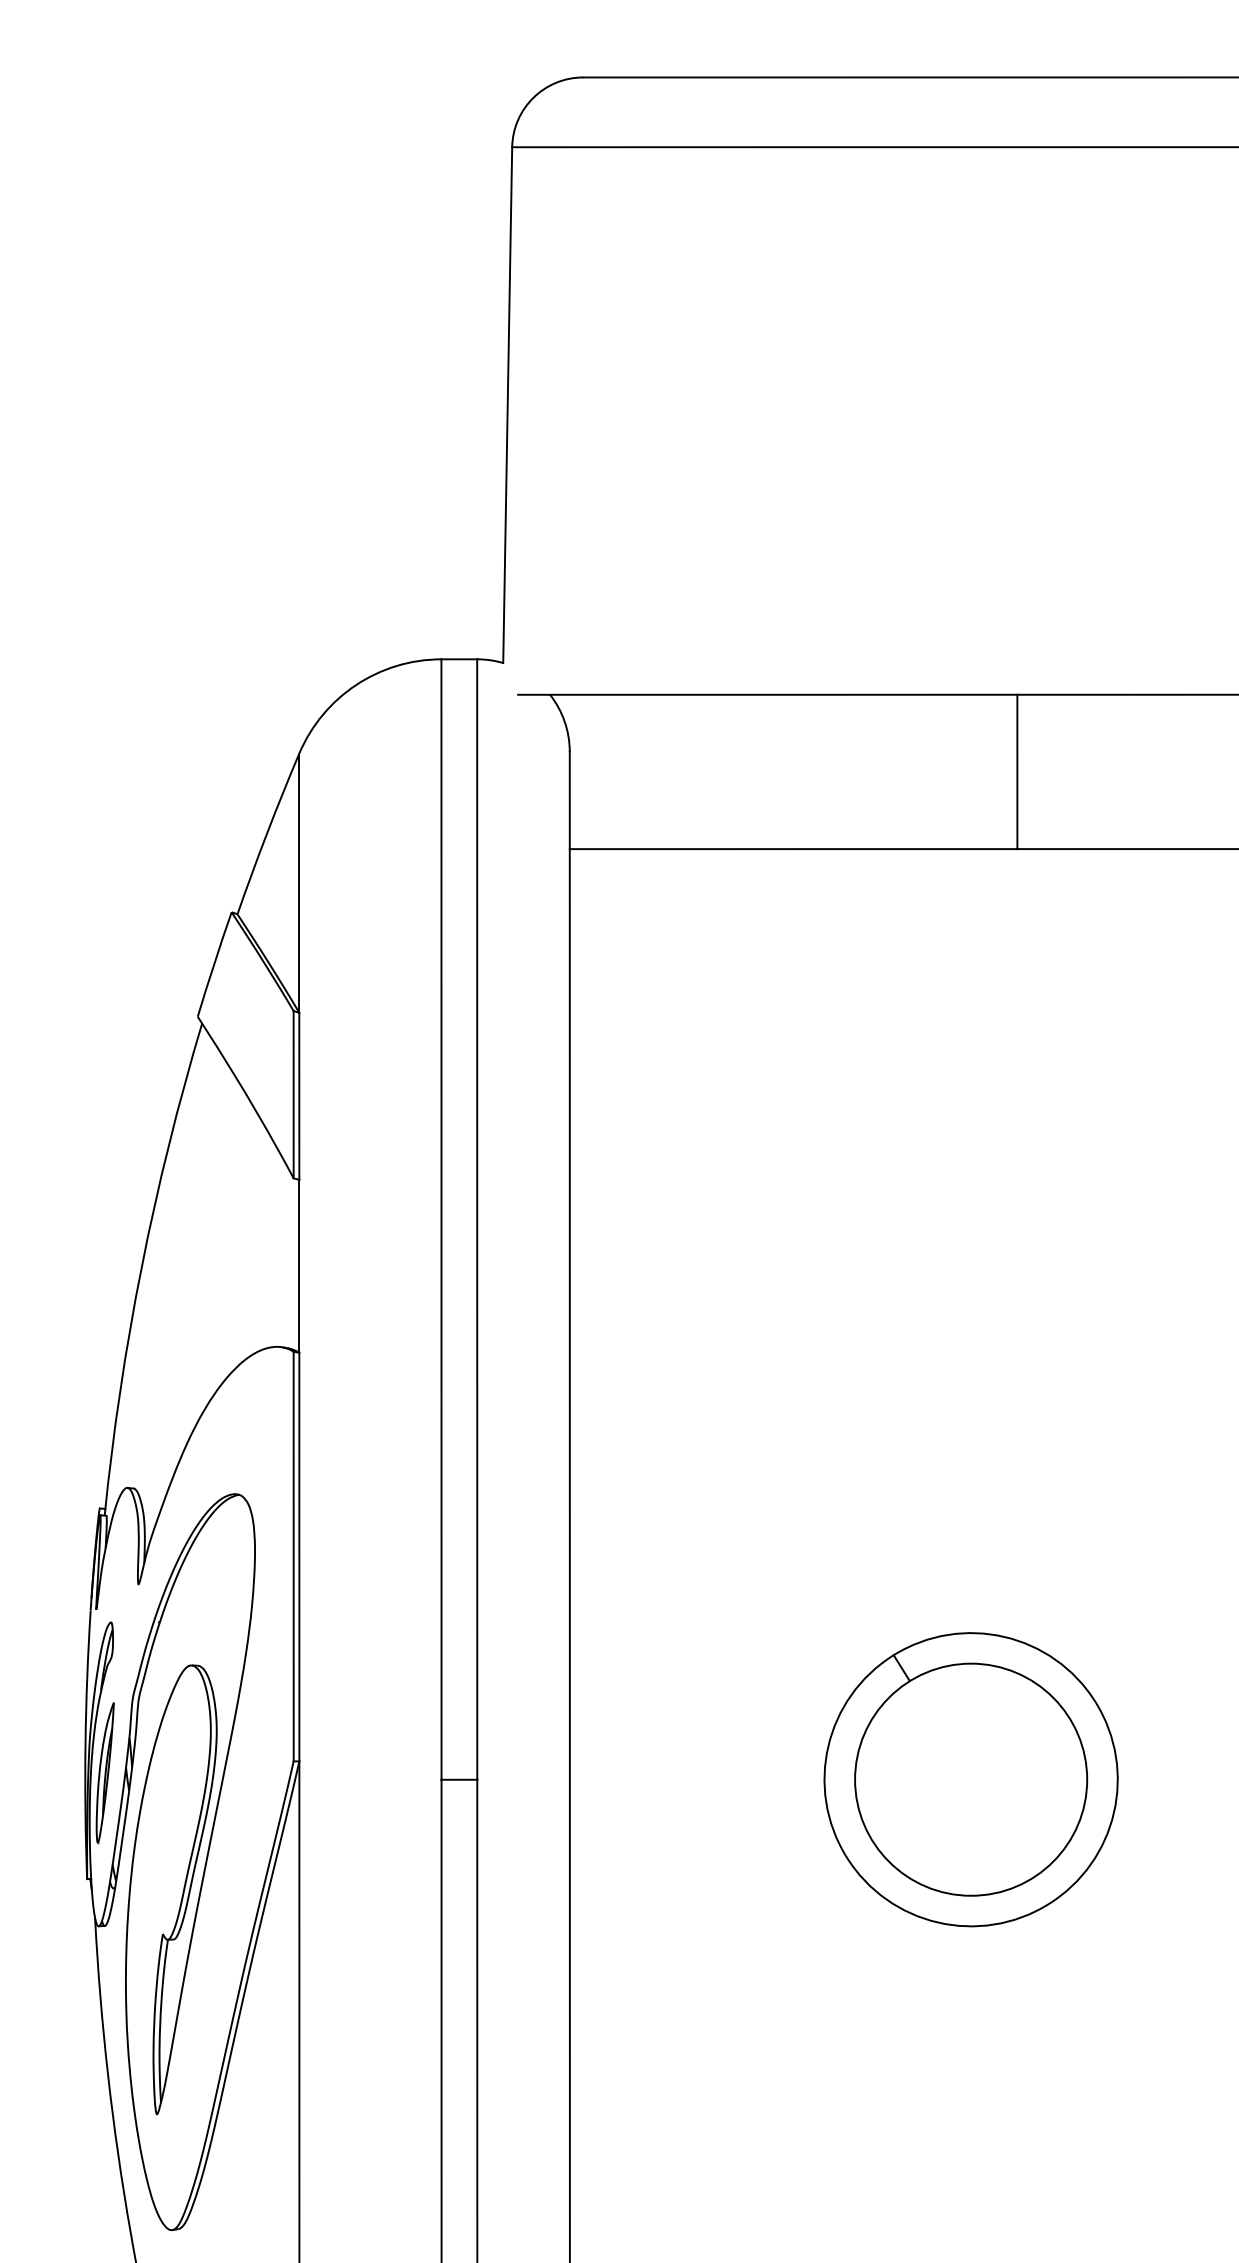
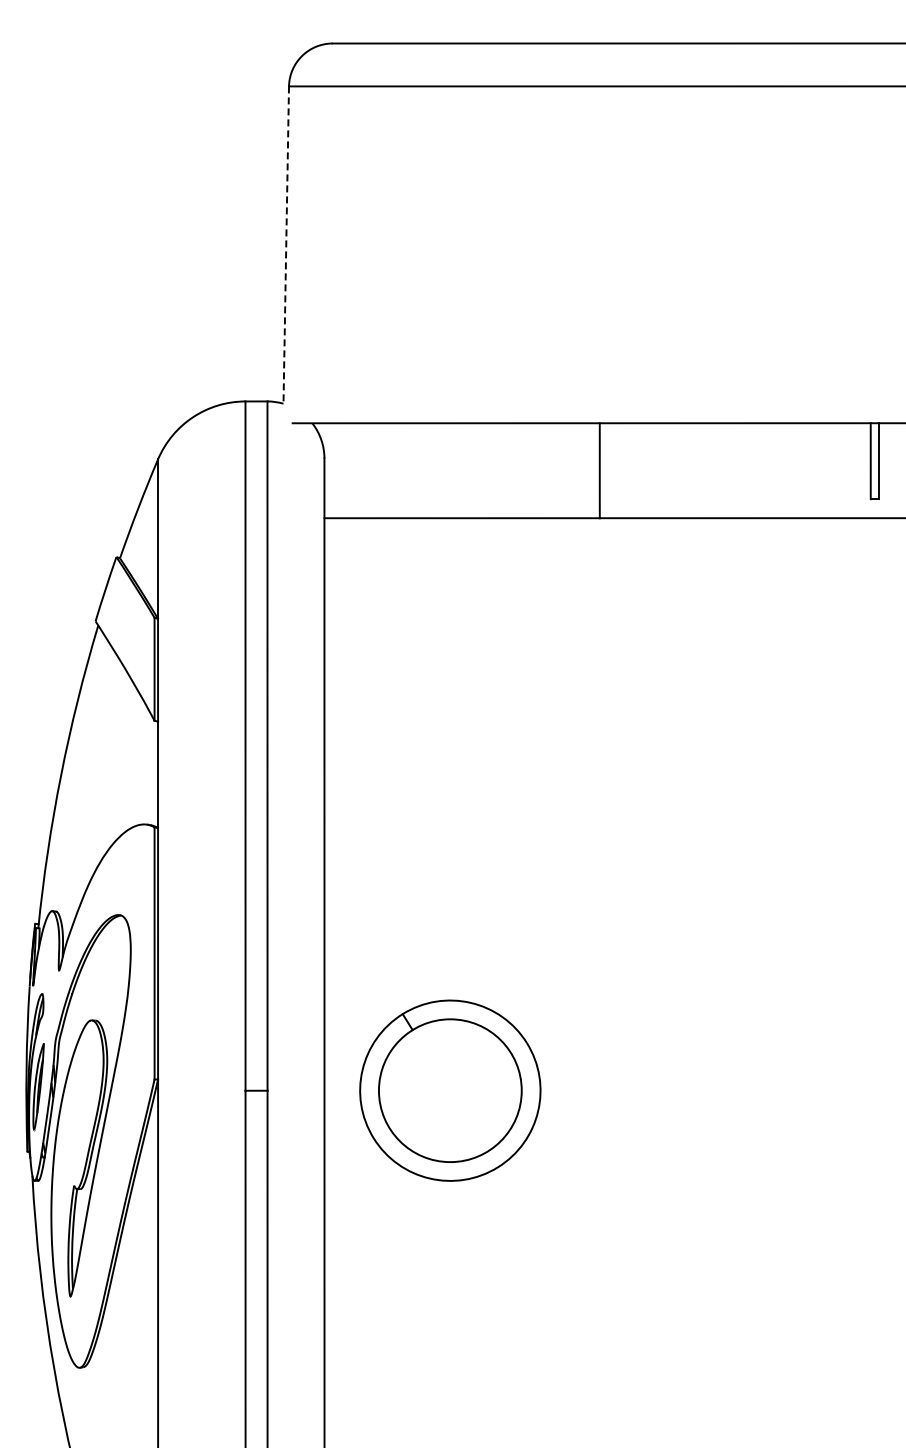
line: (508, 405) -> (286, 245), solid -> dashed
part: (971, 1779) -> (450, 1090), moved

